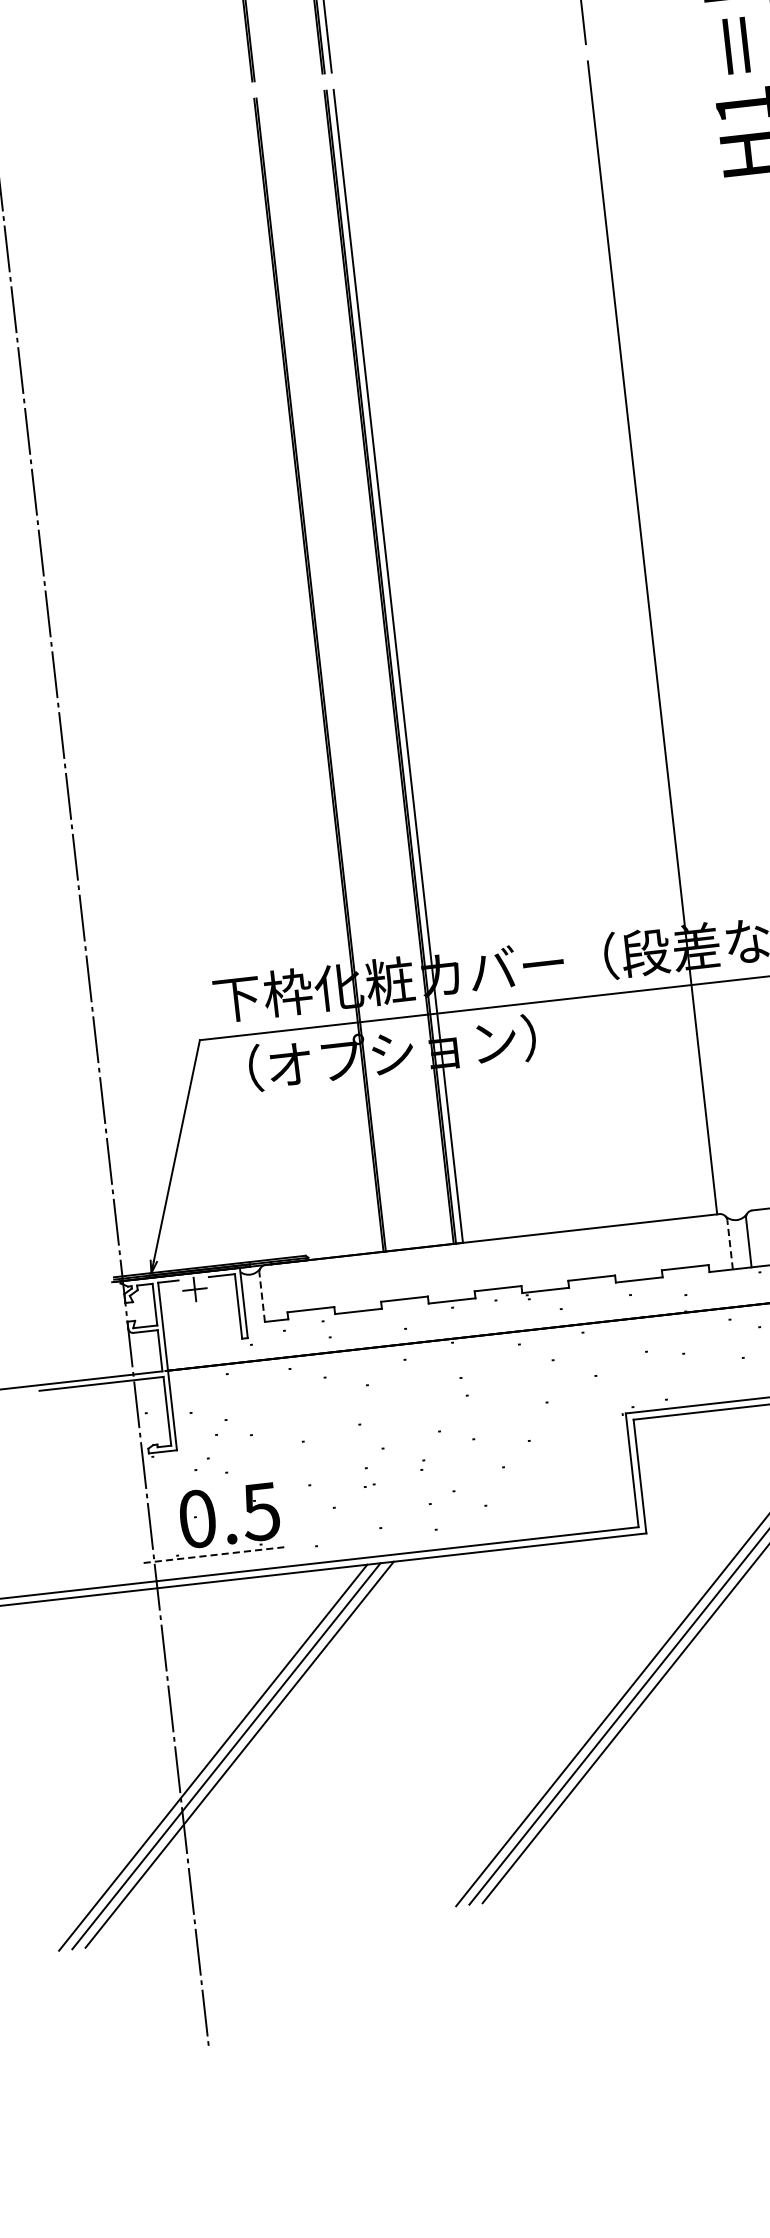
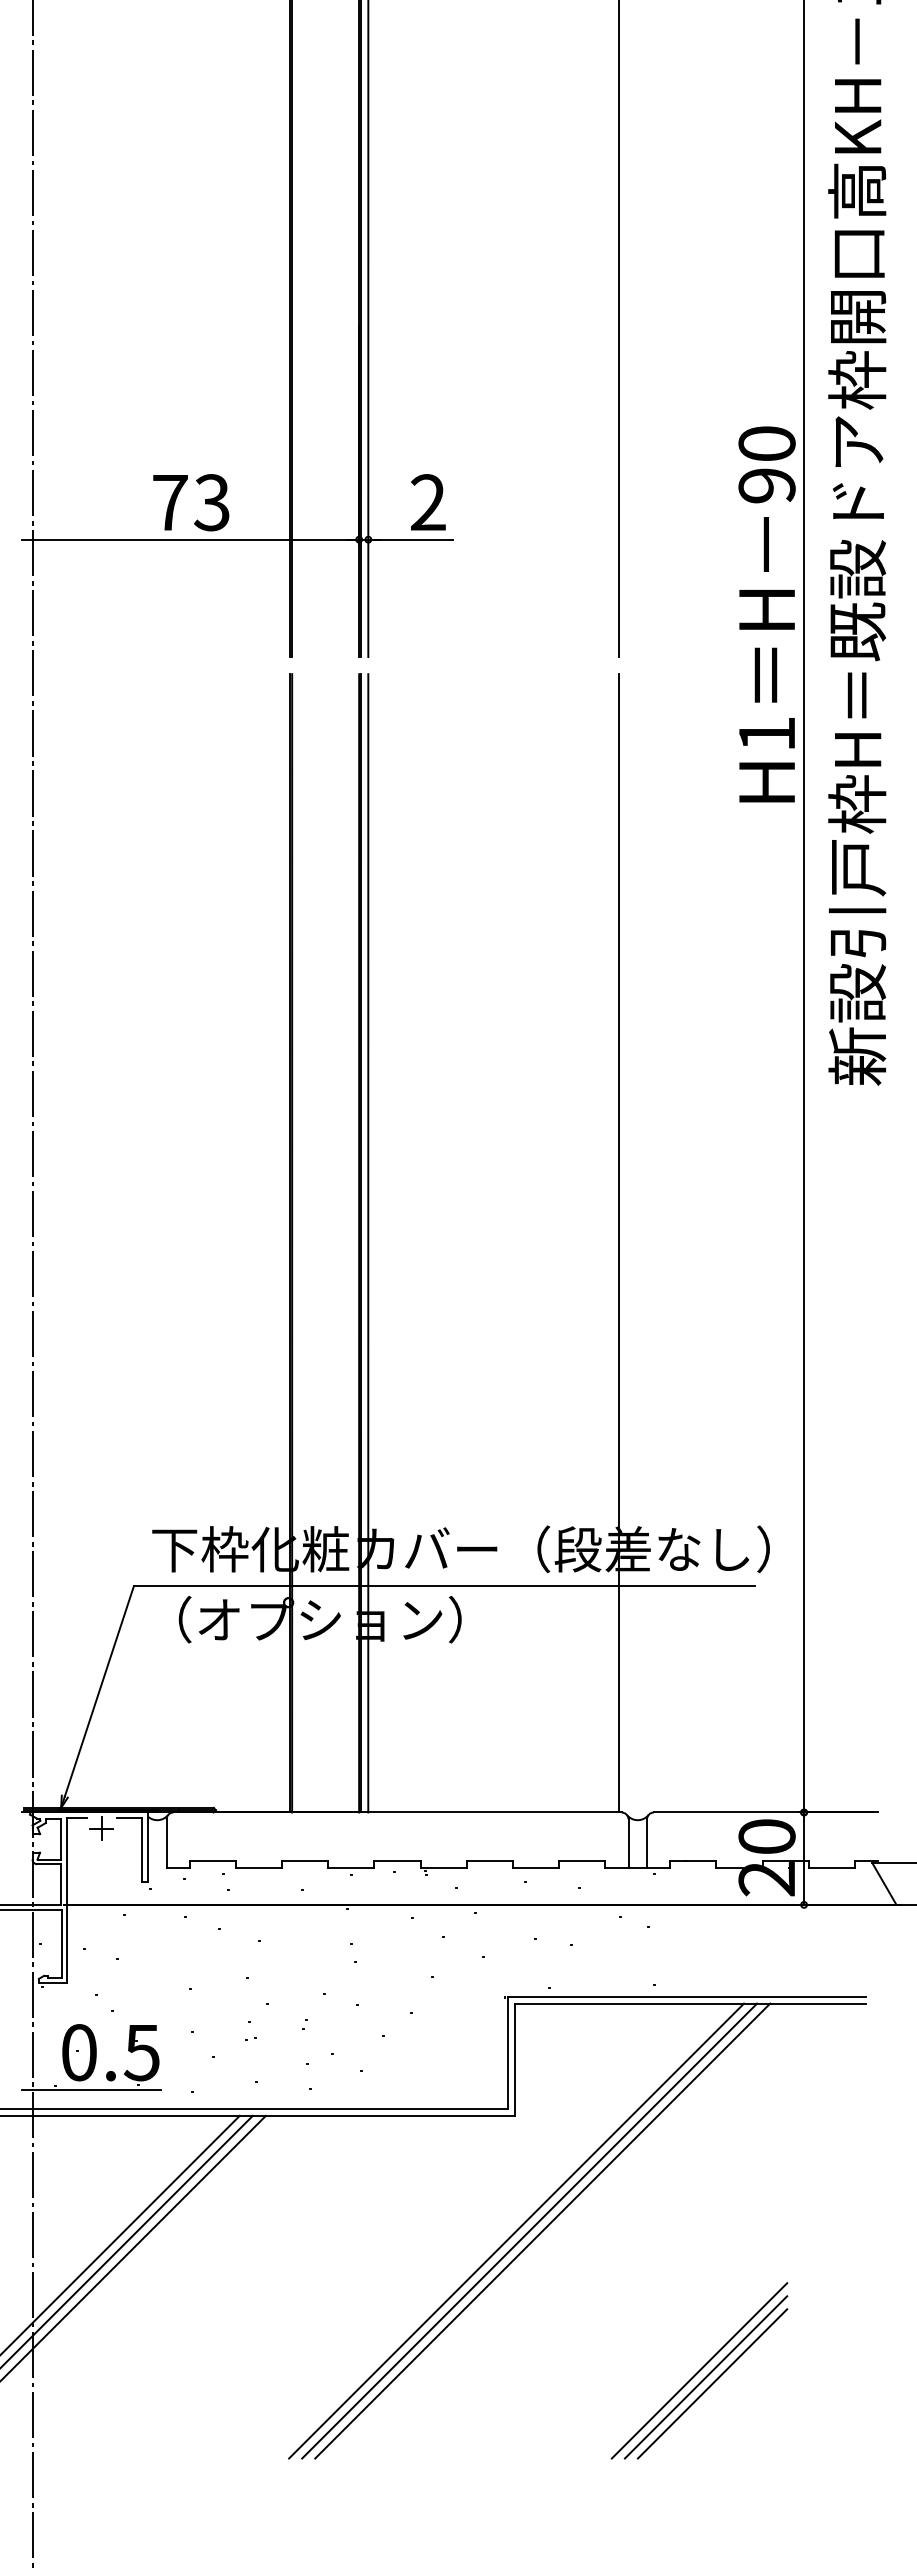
line: (730, 1244) -> (628, 1843), dashed -> solid
line: (262, 1297) -> (166, 1843), dashed -> solid
line: (214, 1554) -> (91, 2089), dashed -> solid

